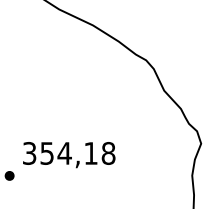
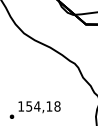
text: (30, 153) -> (21, 106), 354,18 -> 154,18

